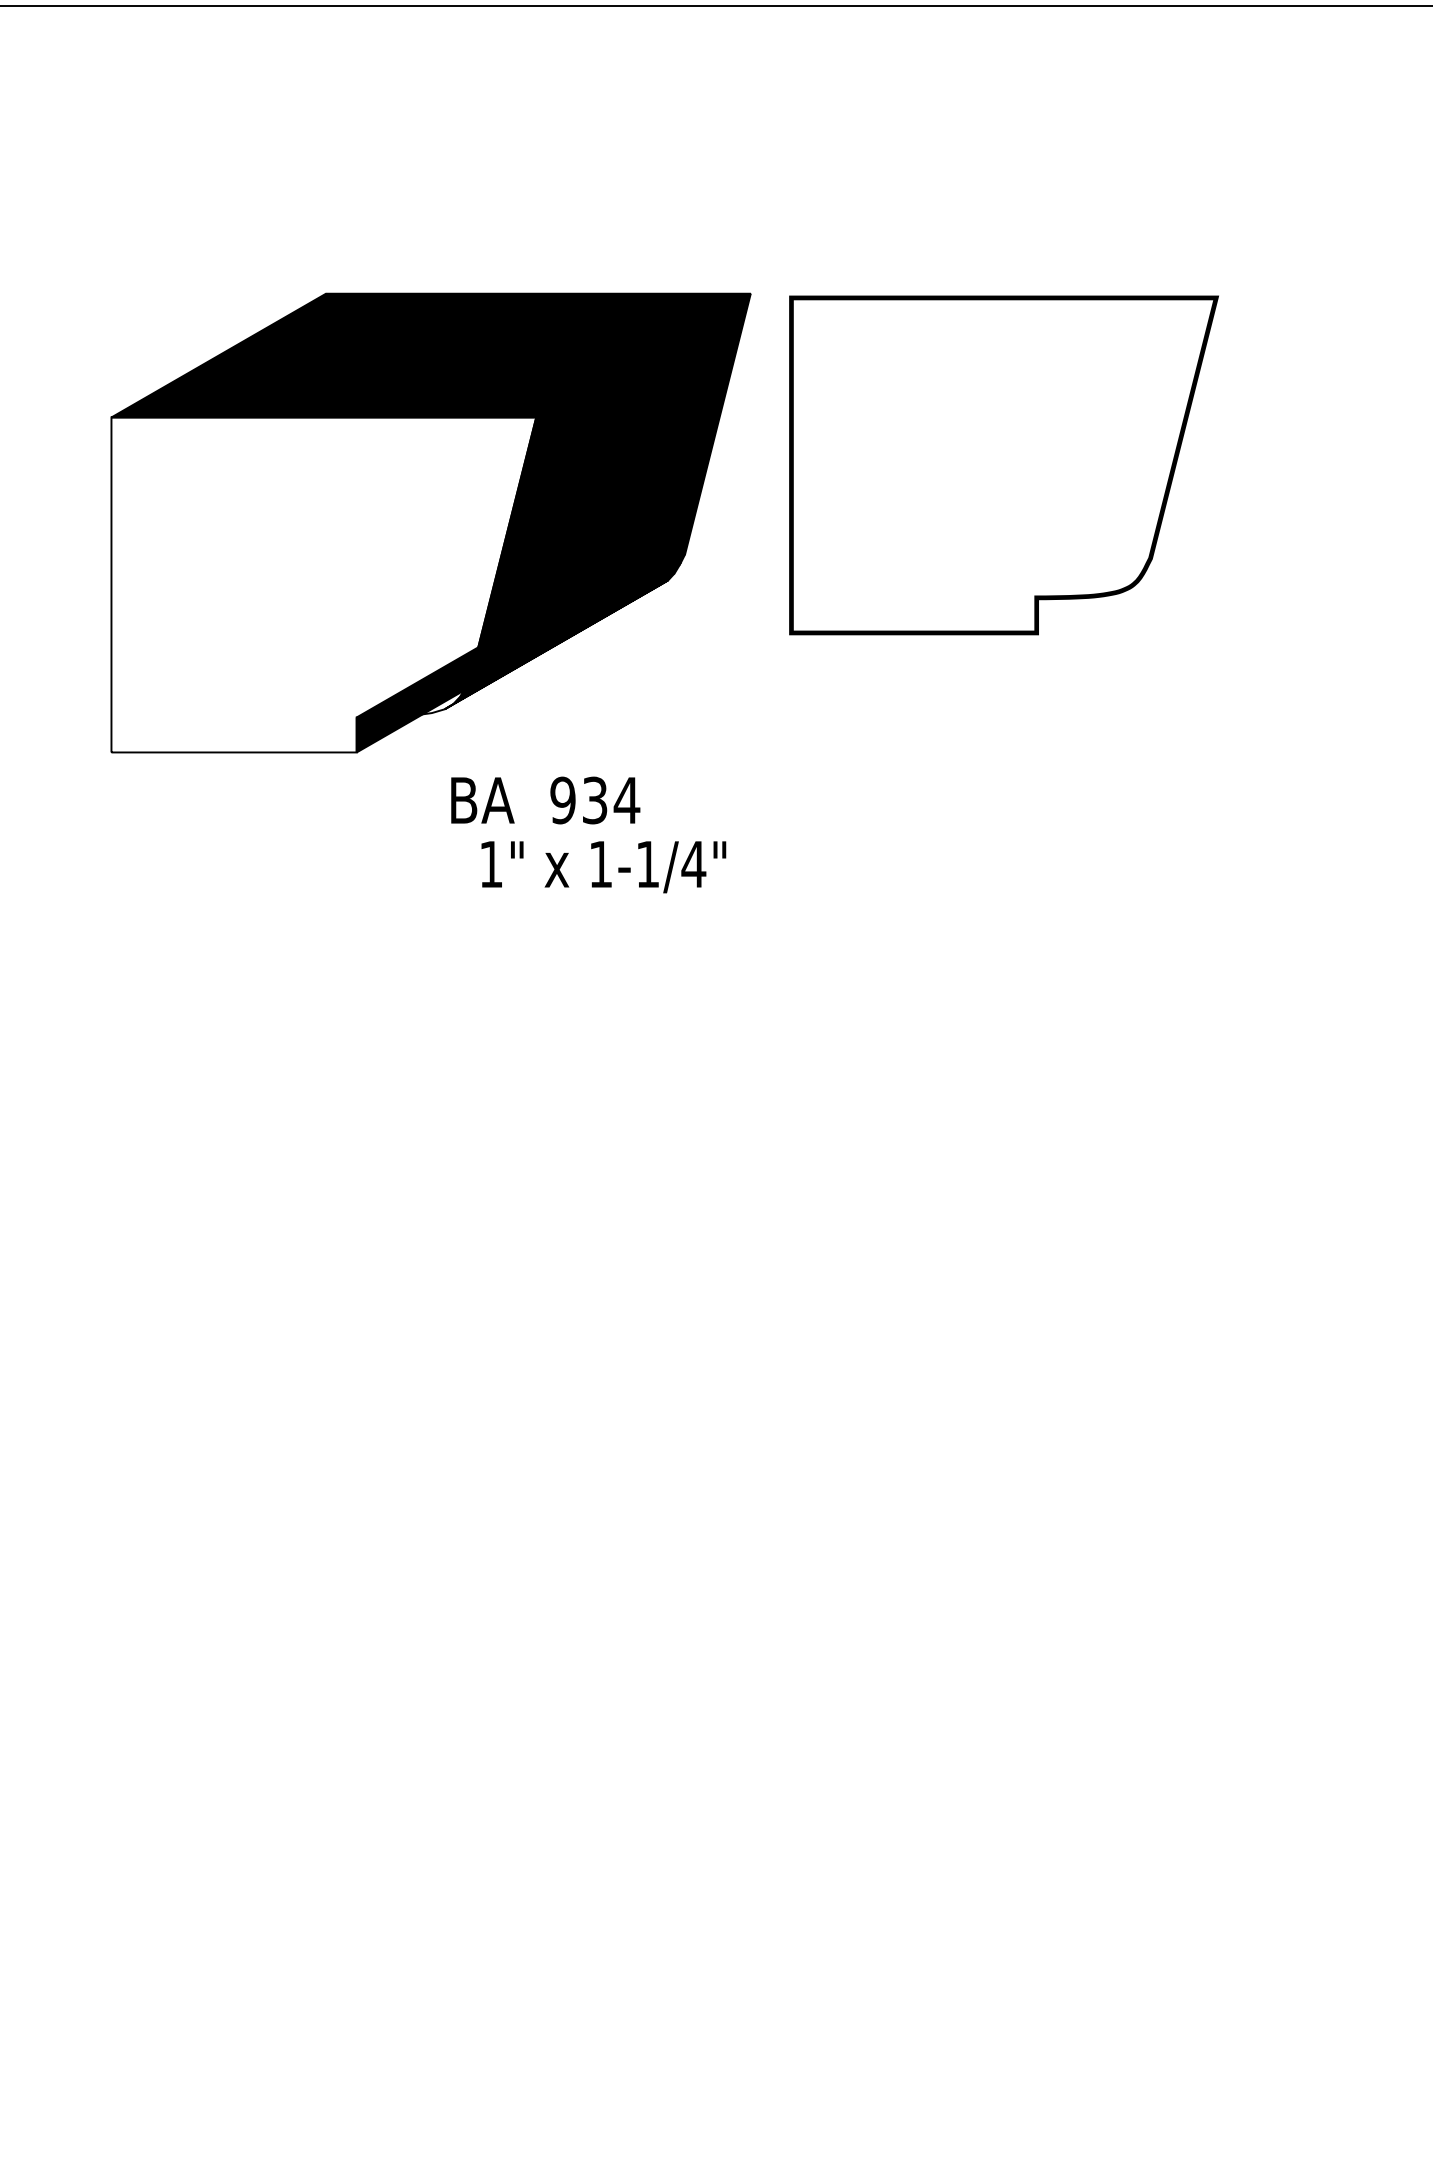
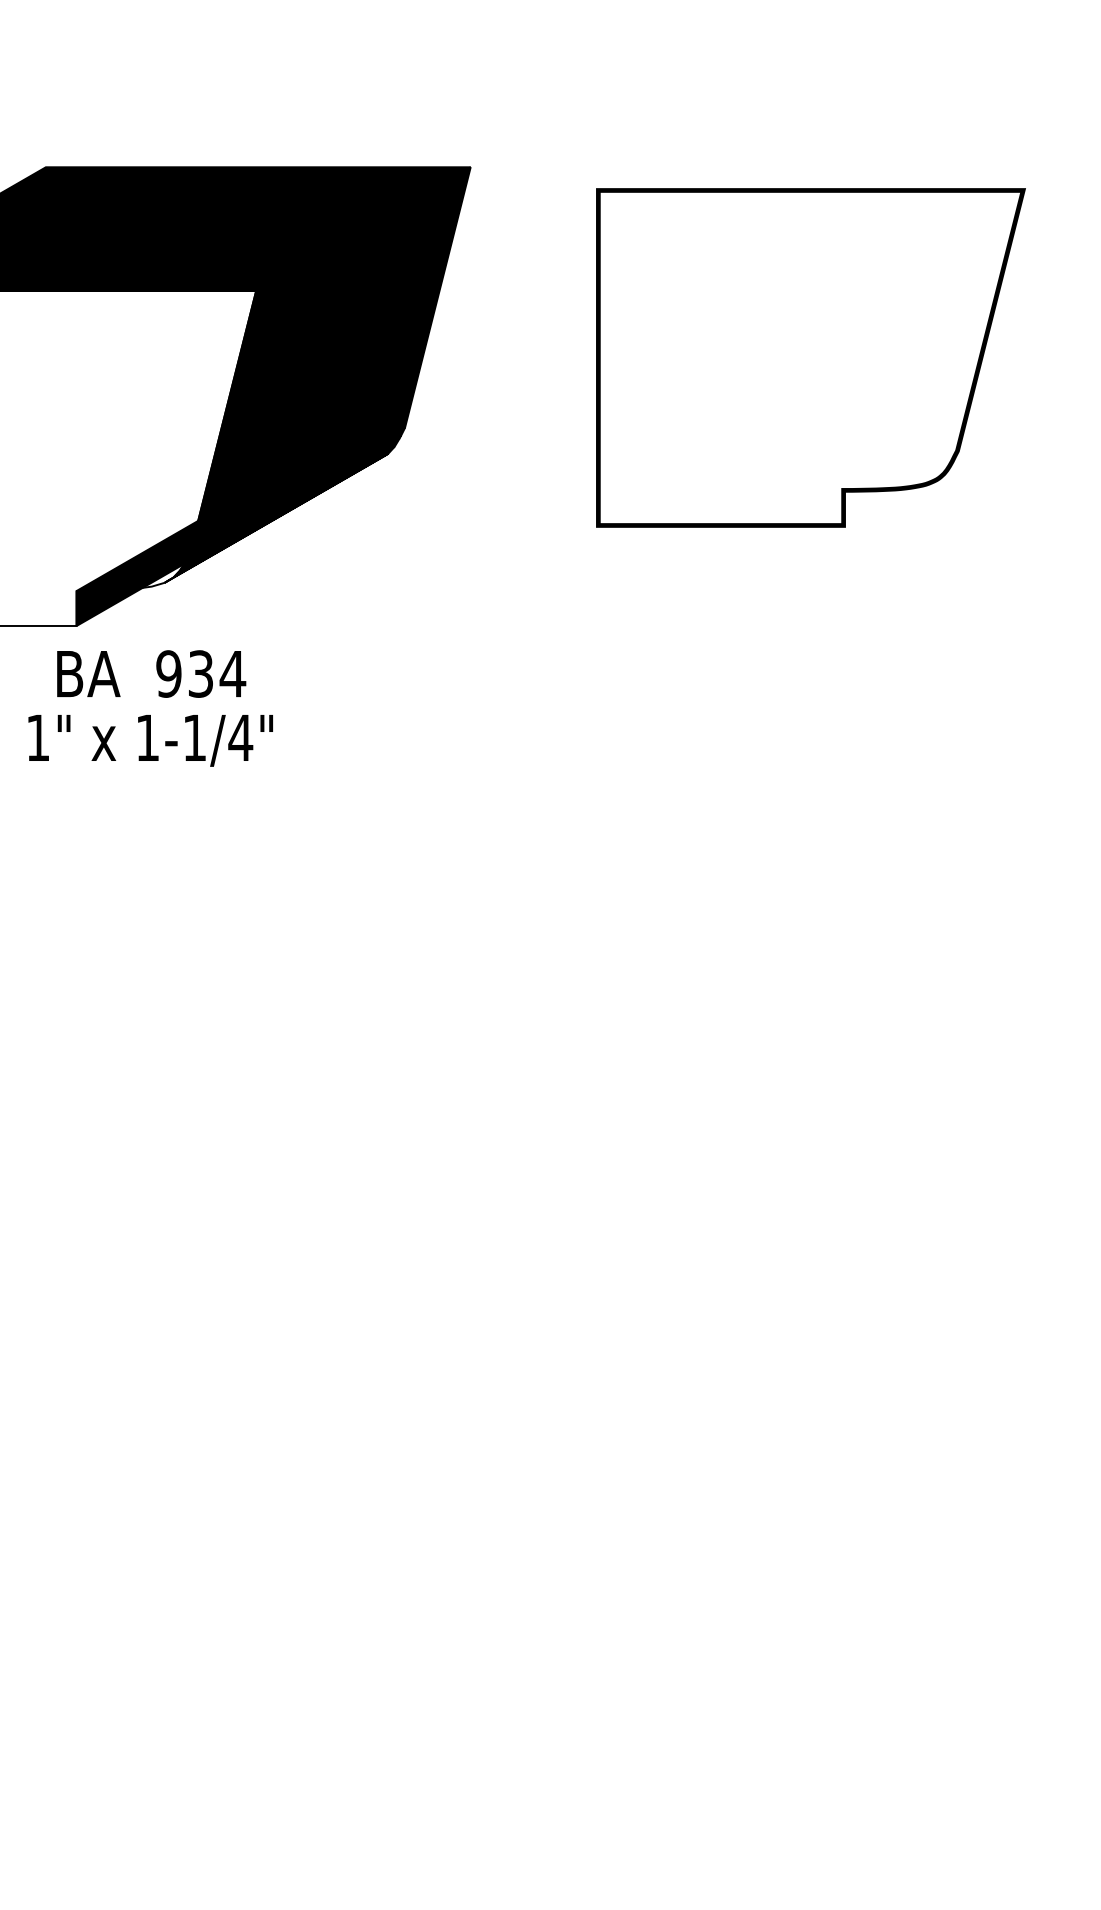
part: (1003, 465) -> (810, 358), moved
text: (545, 800) -> (151, 674), moved
text: (603, 867) -> (150, 741), moved

